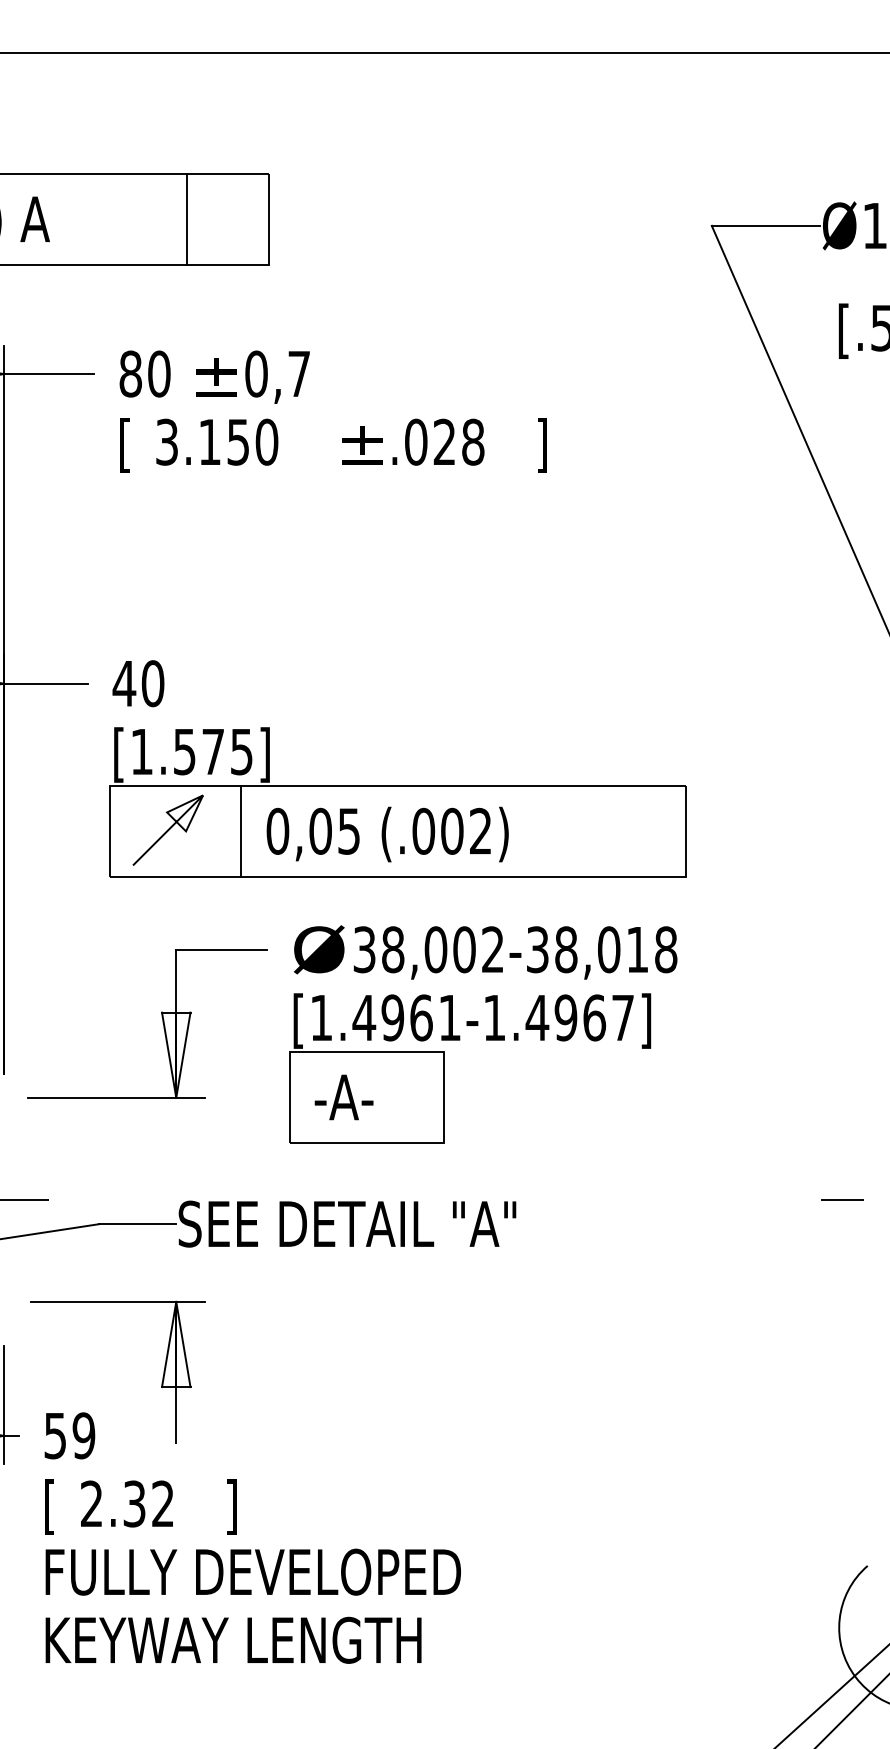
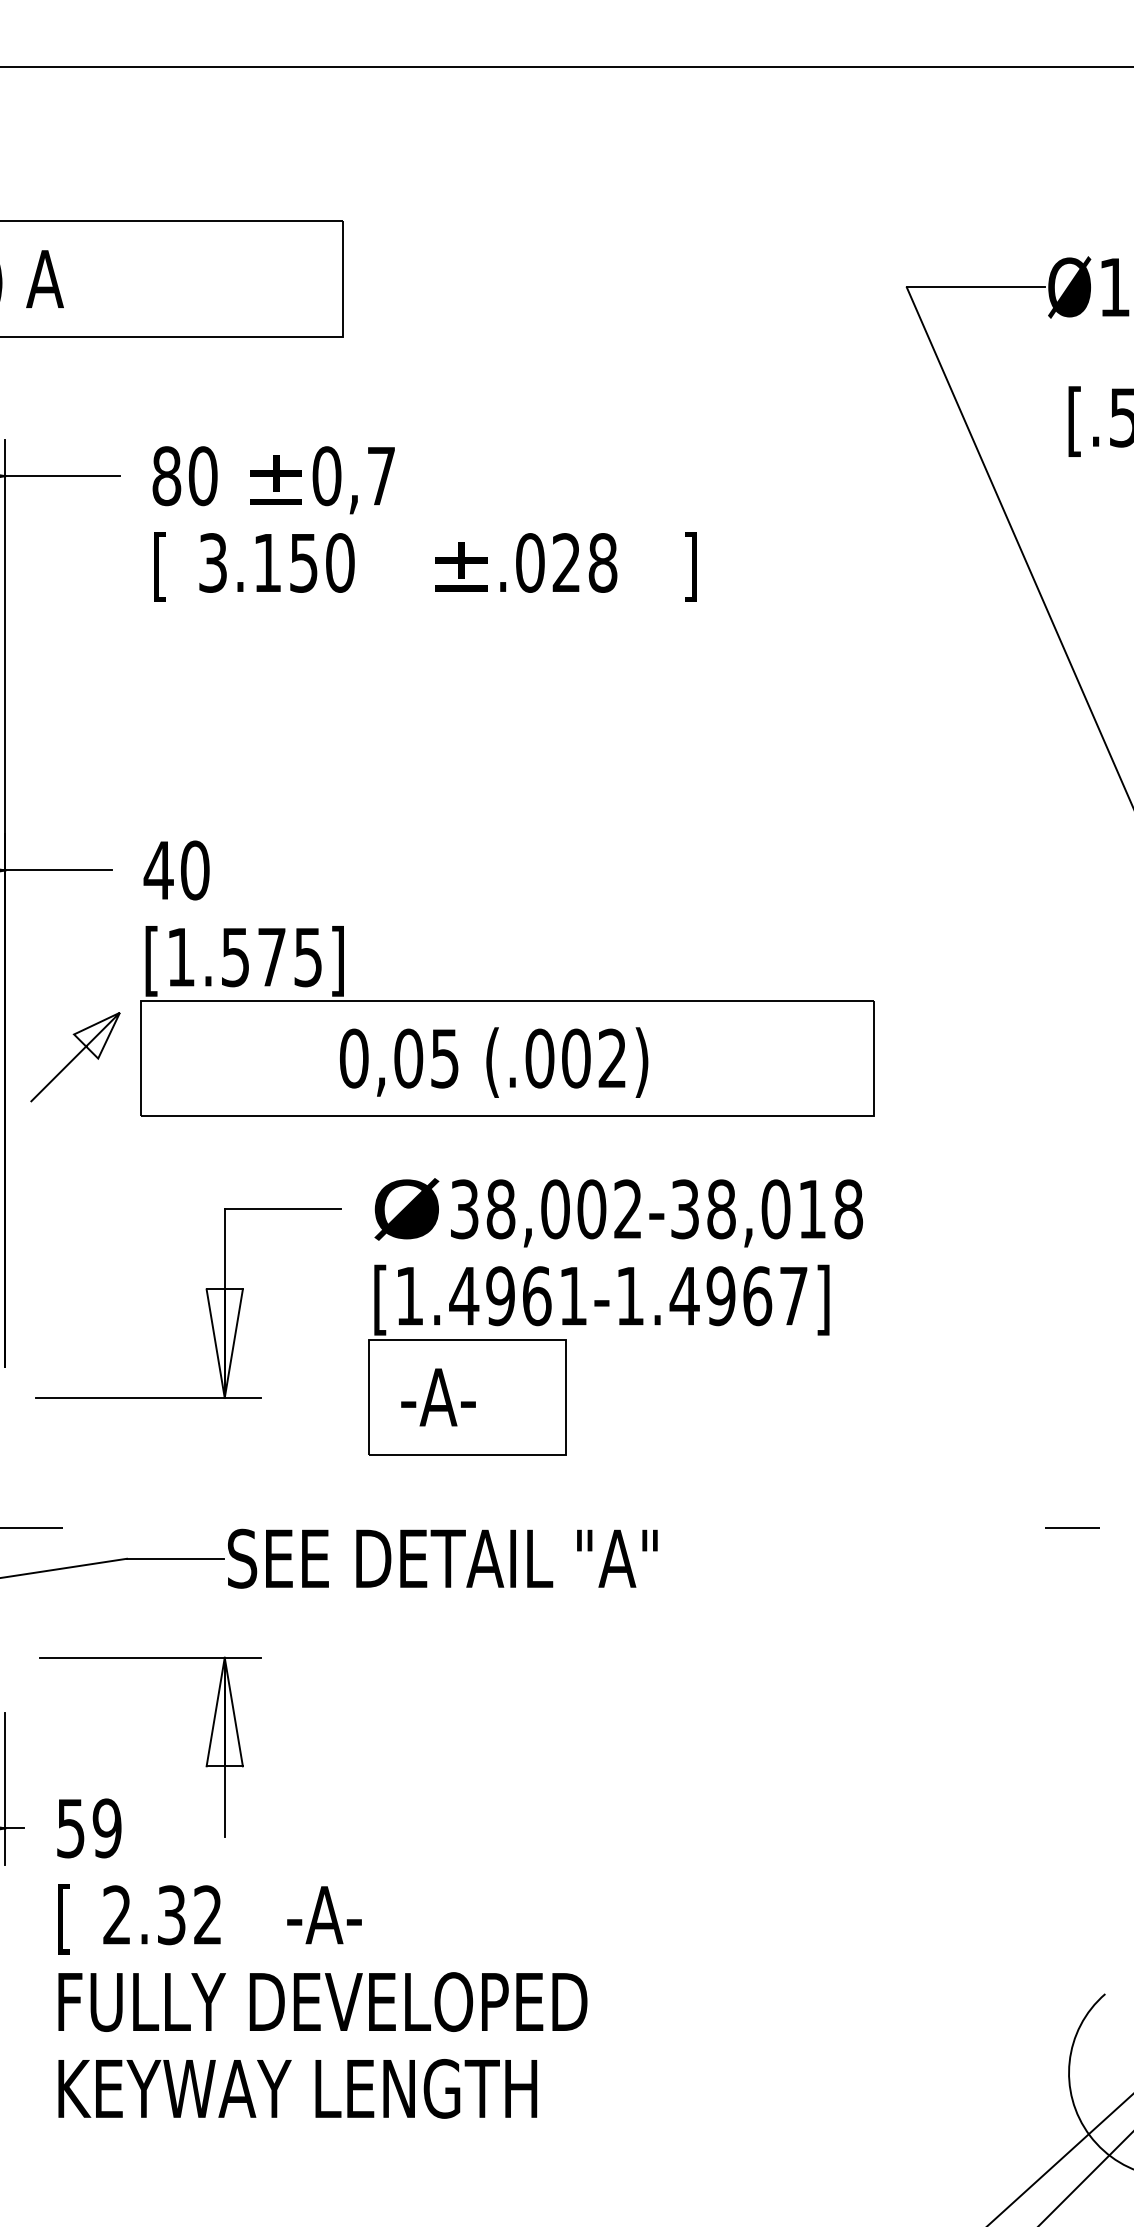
line: (187, 219) -> (238, 279), removed
line: (168, 830) -> (75, 1057), moved
line: (241, 831) -> (307, 1058), removed
text: (254, 1507) -> (324, 1919), ] -> -A-

